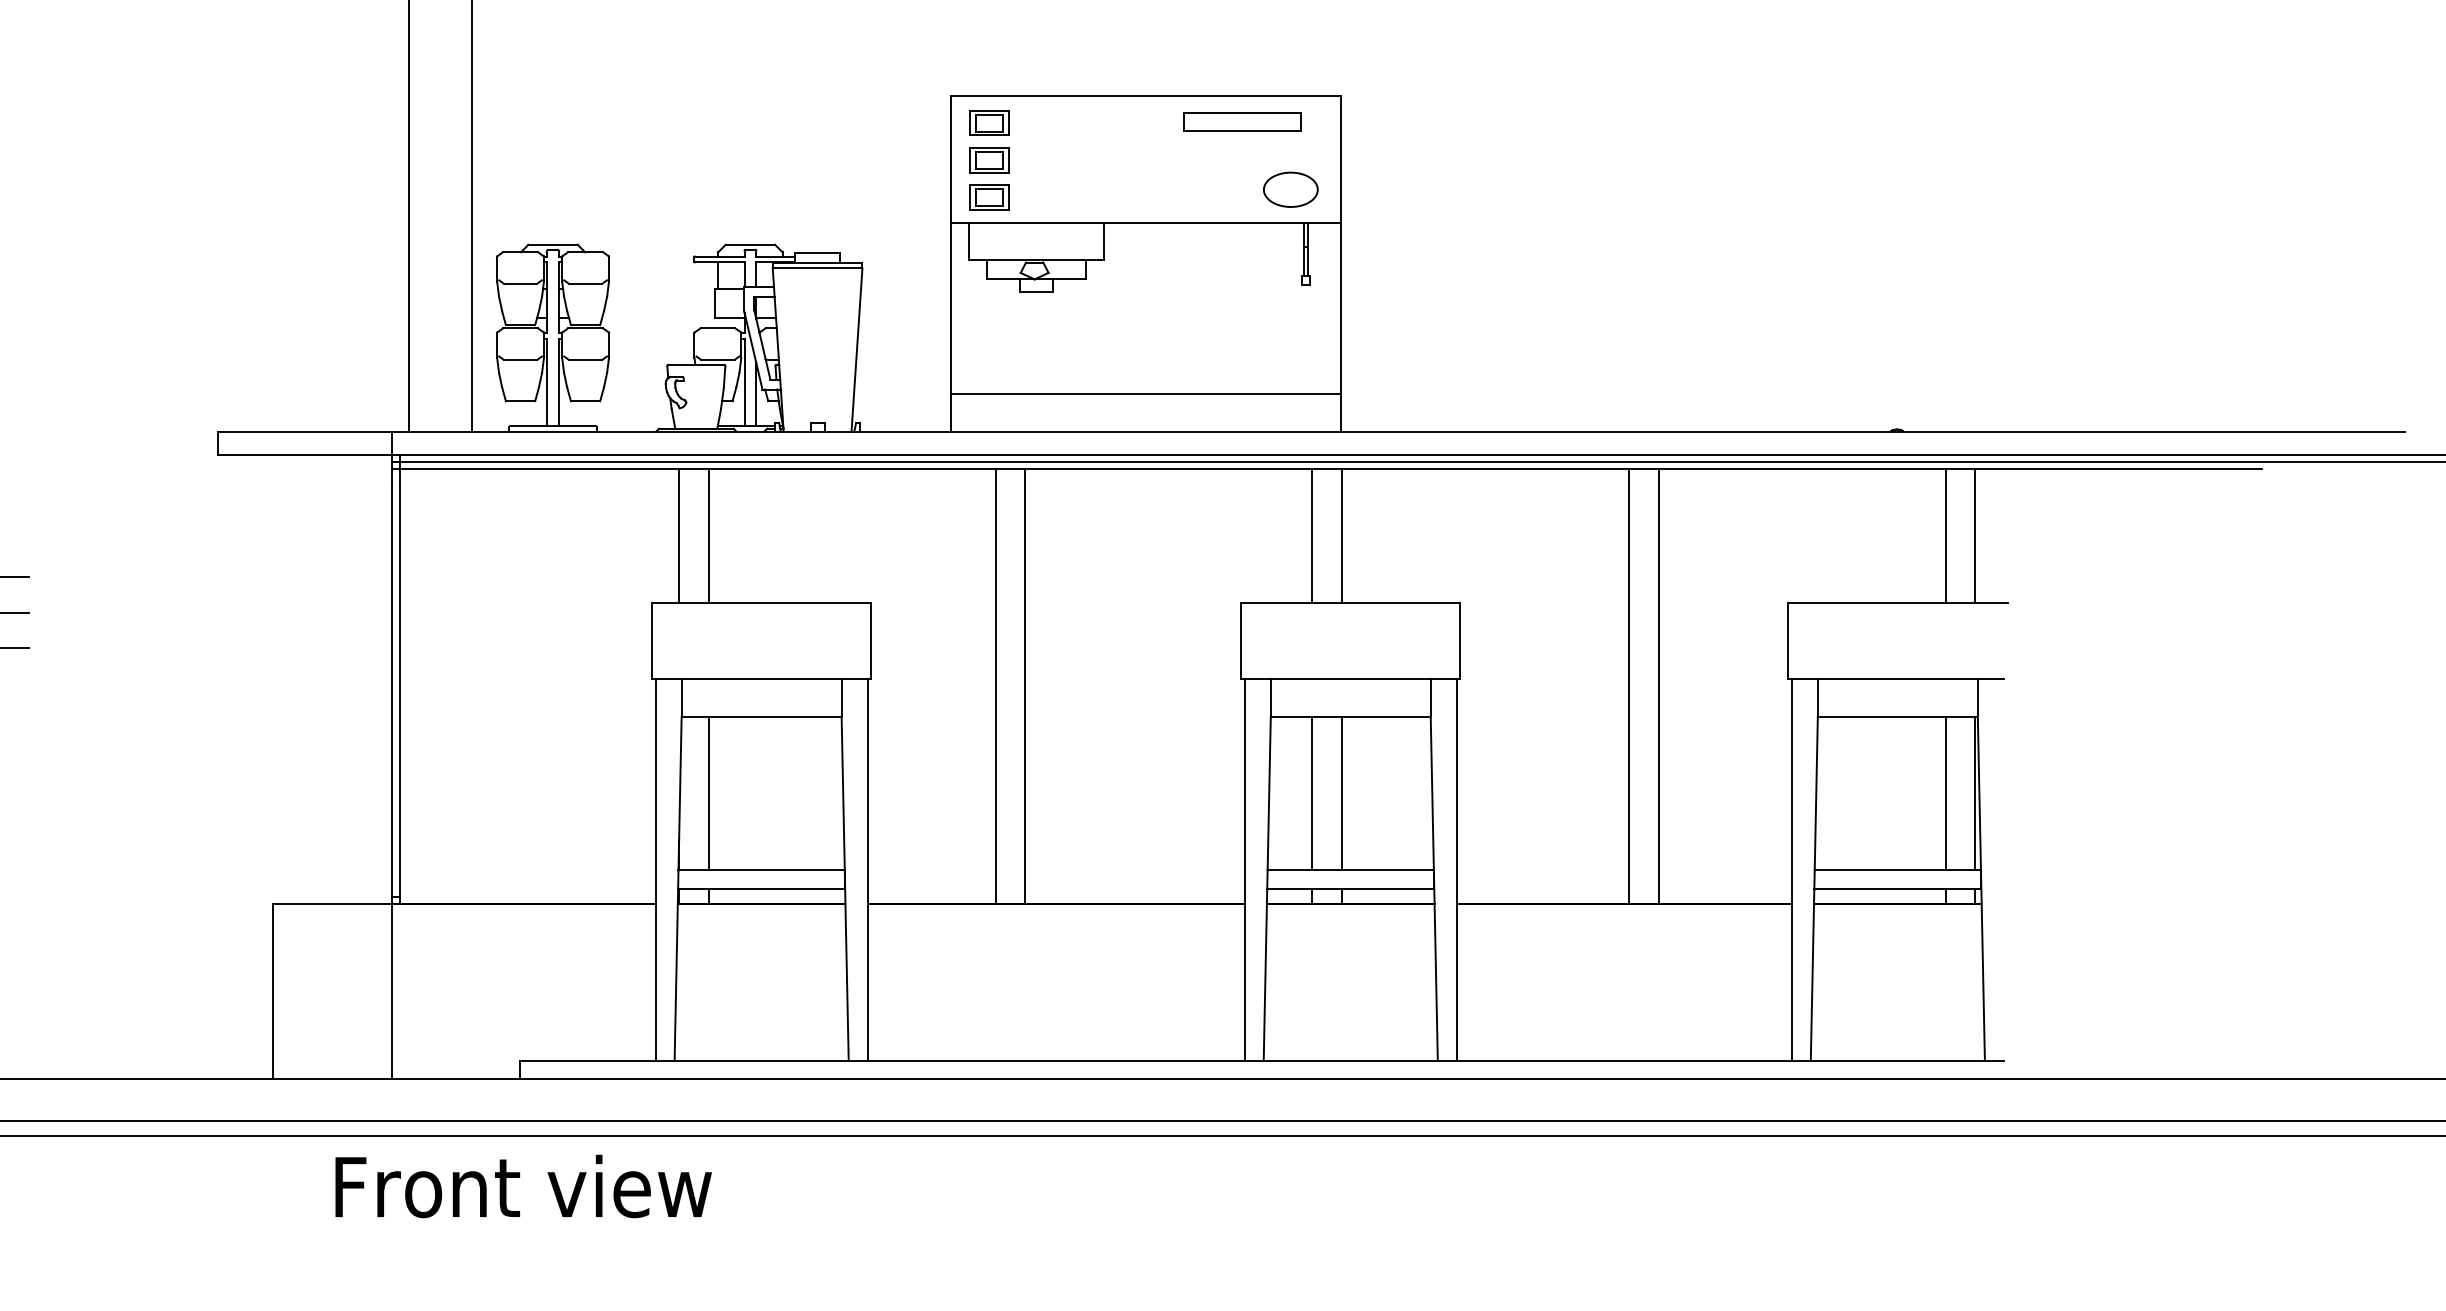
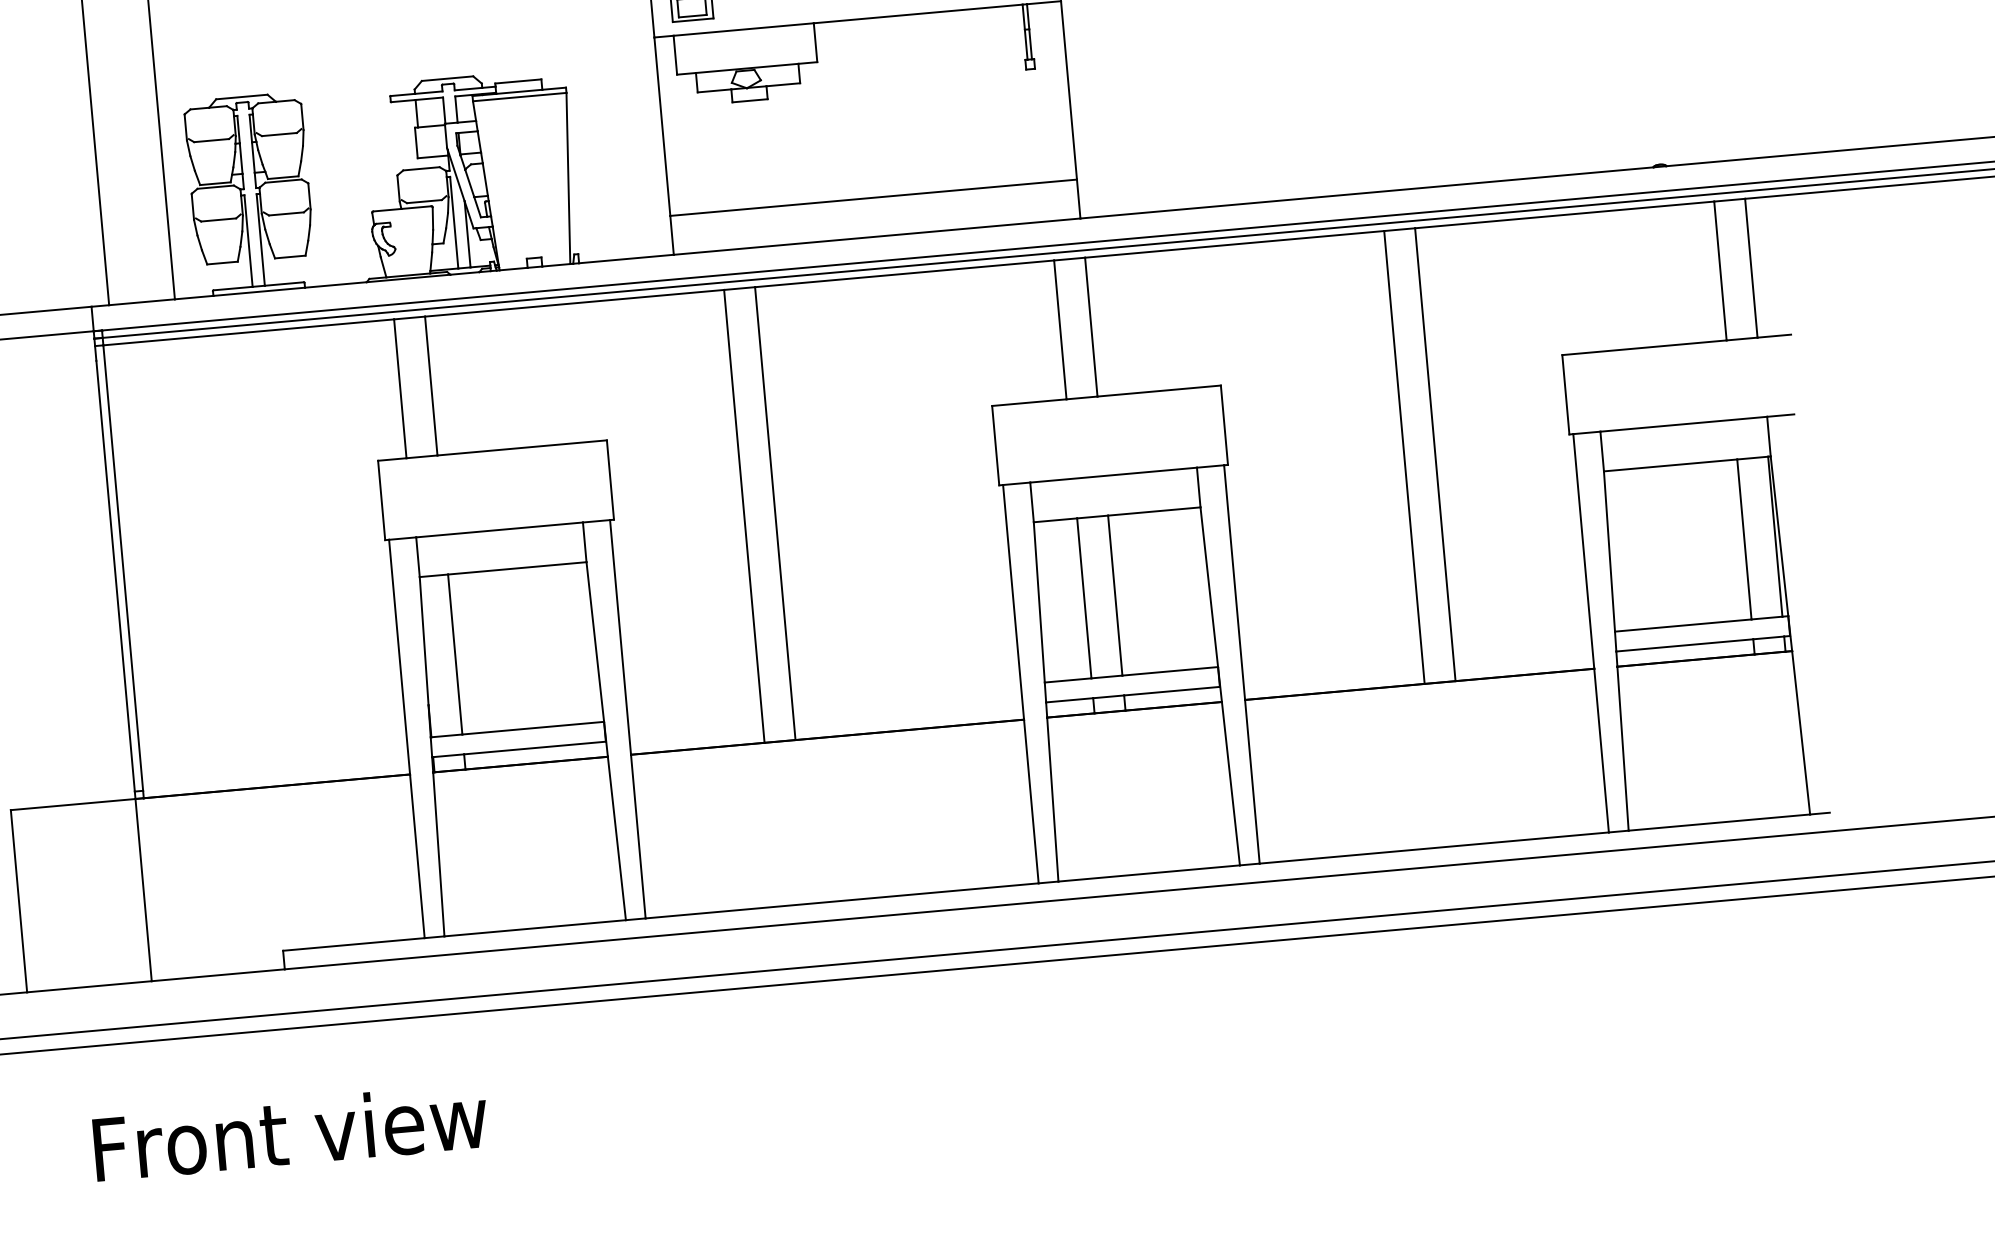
text: (523, 1186) -> (290, 1132), moved

